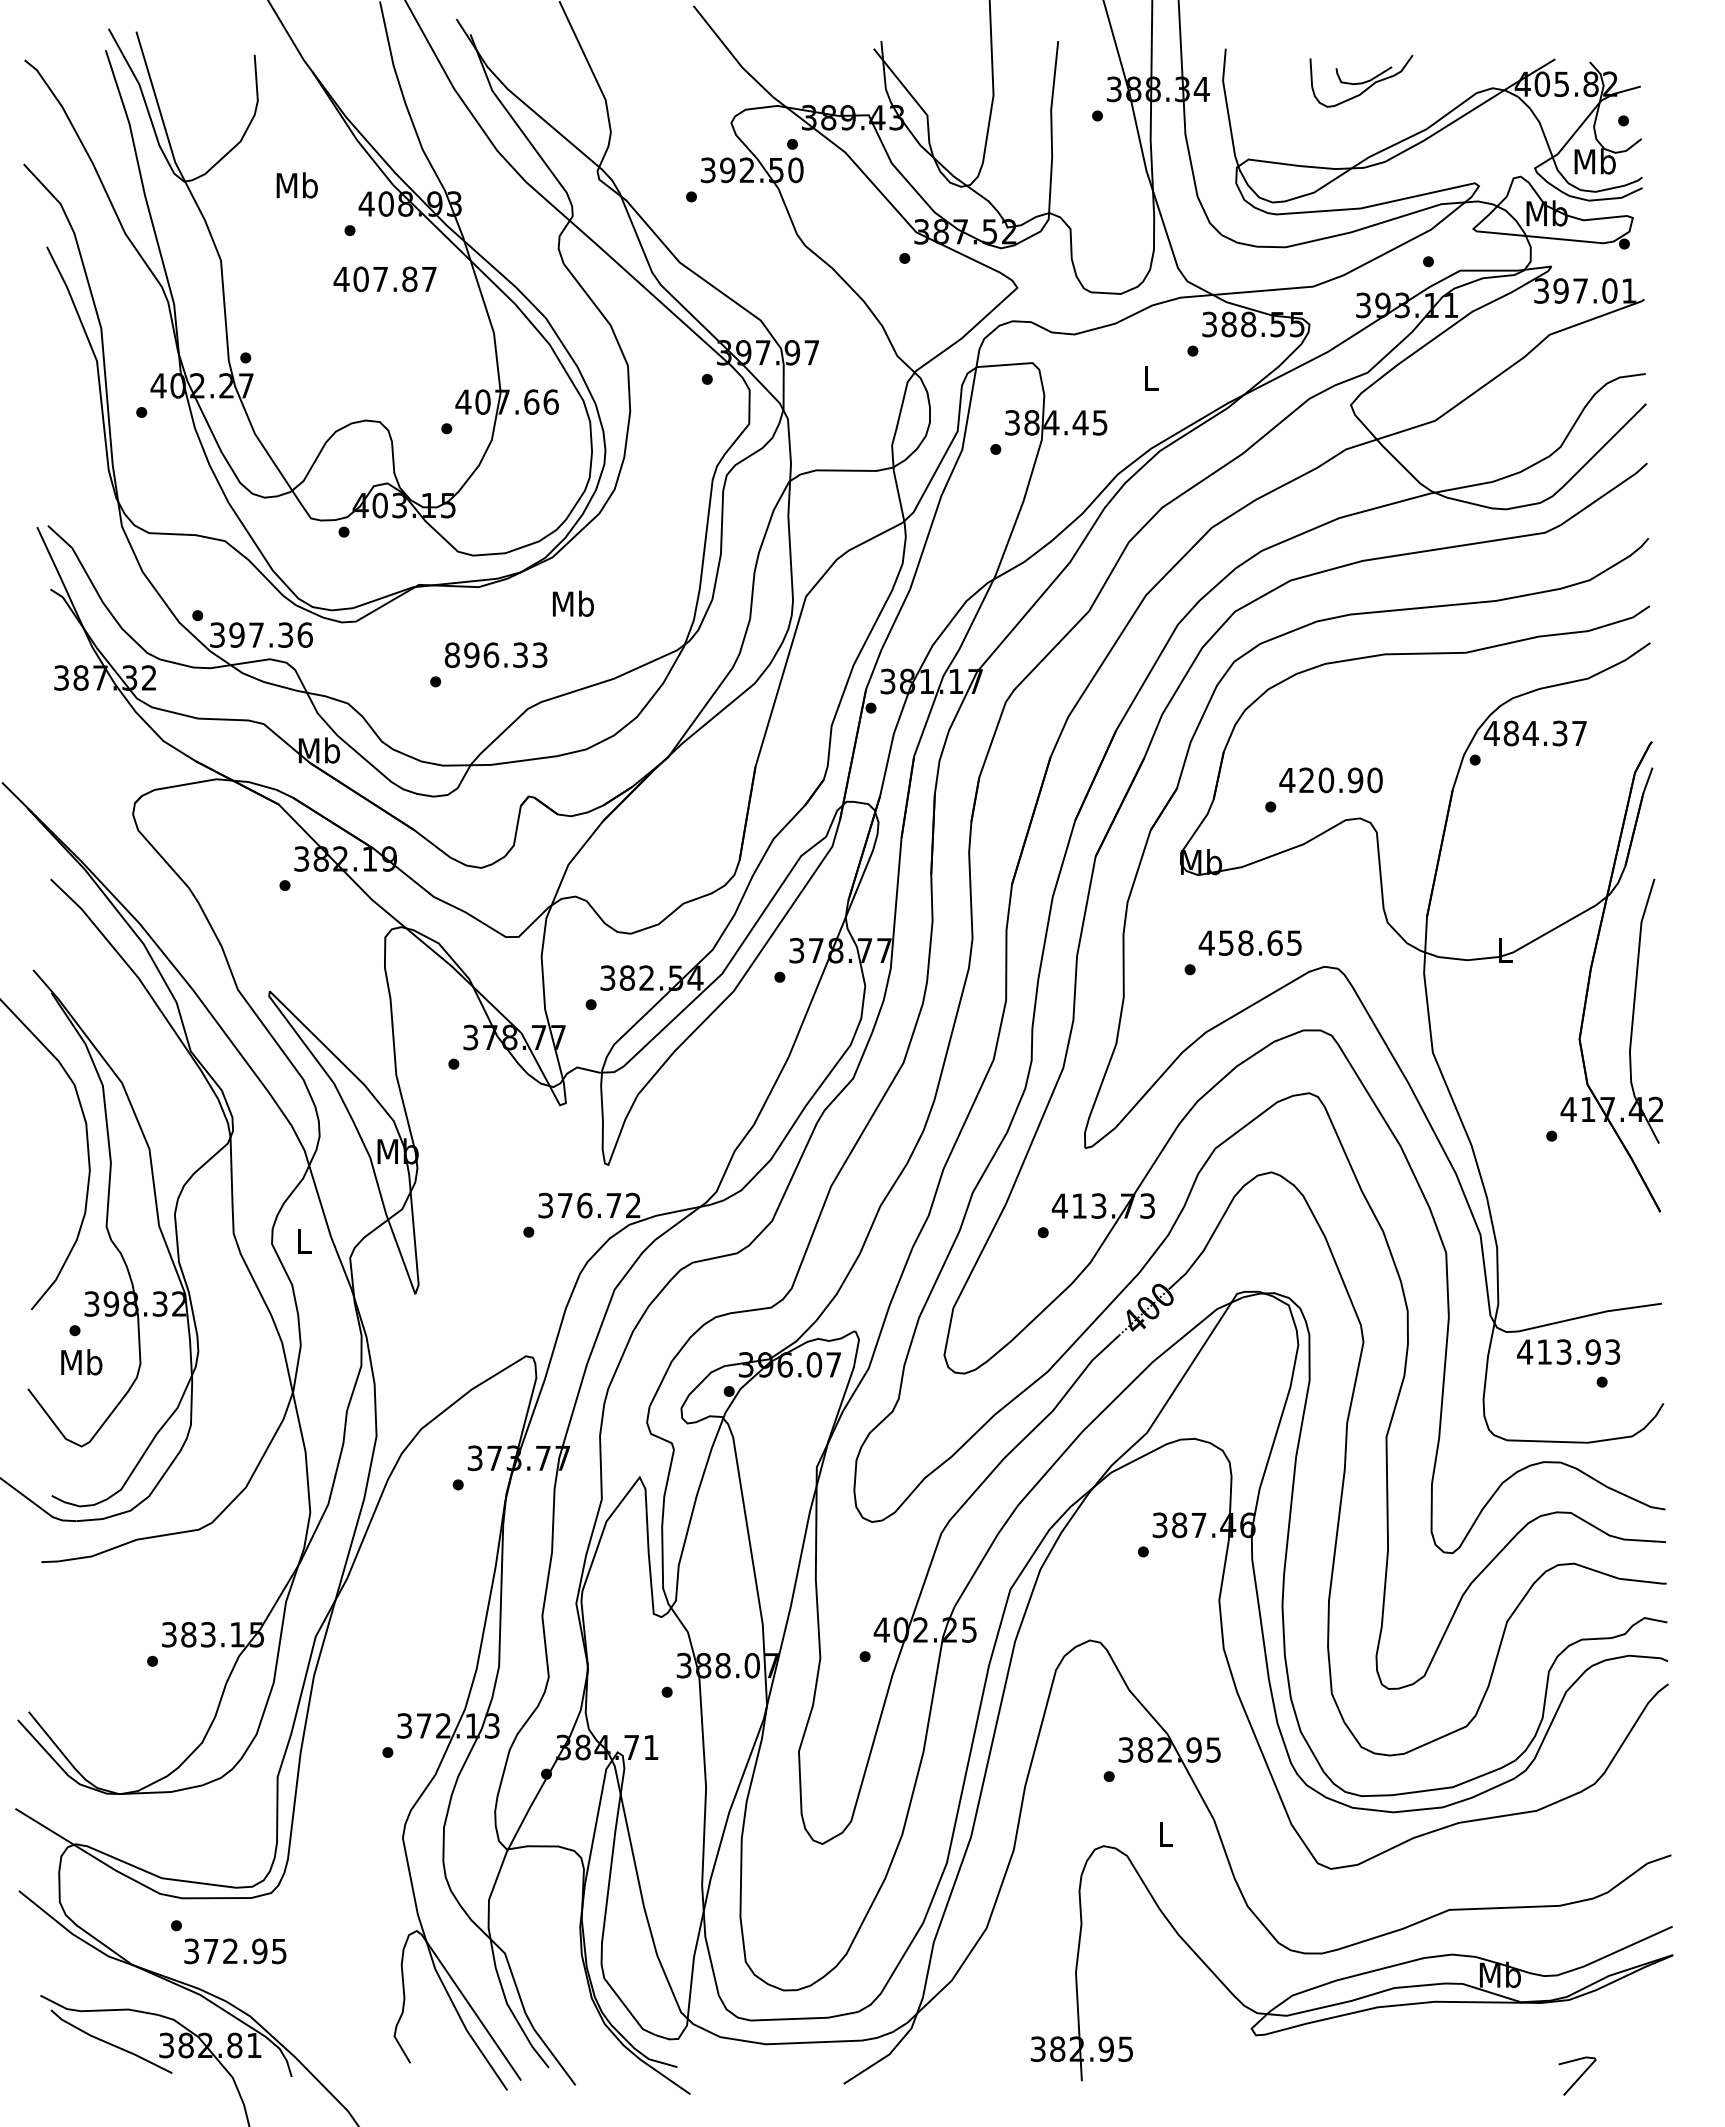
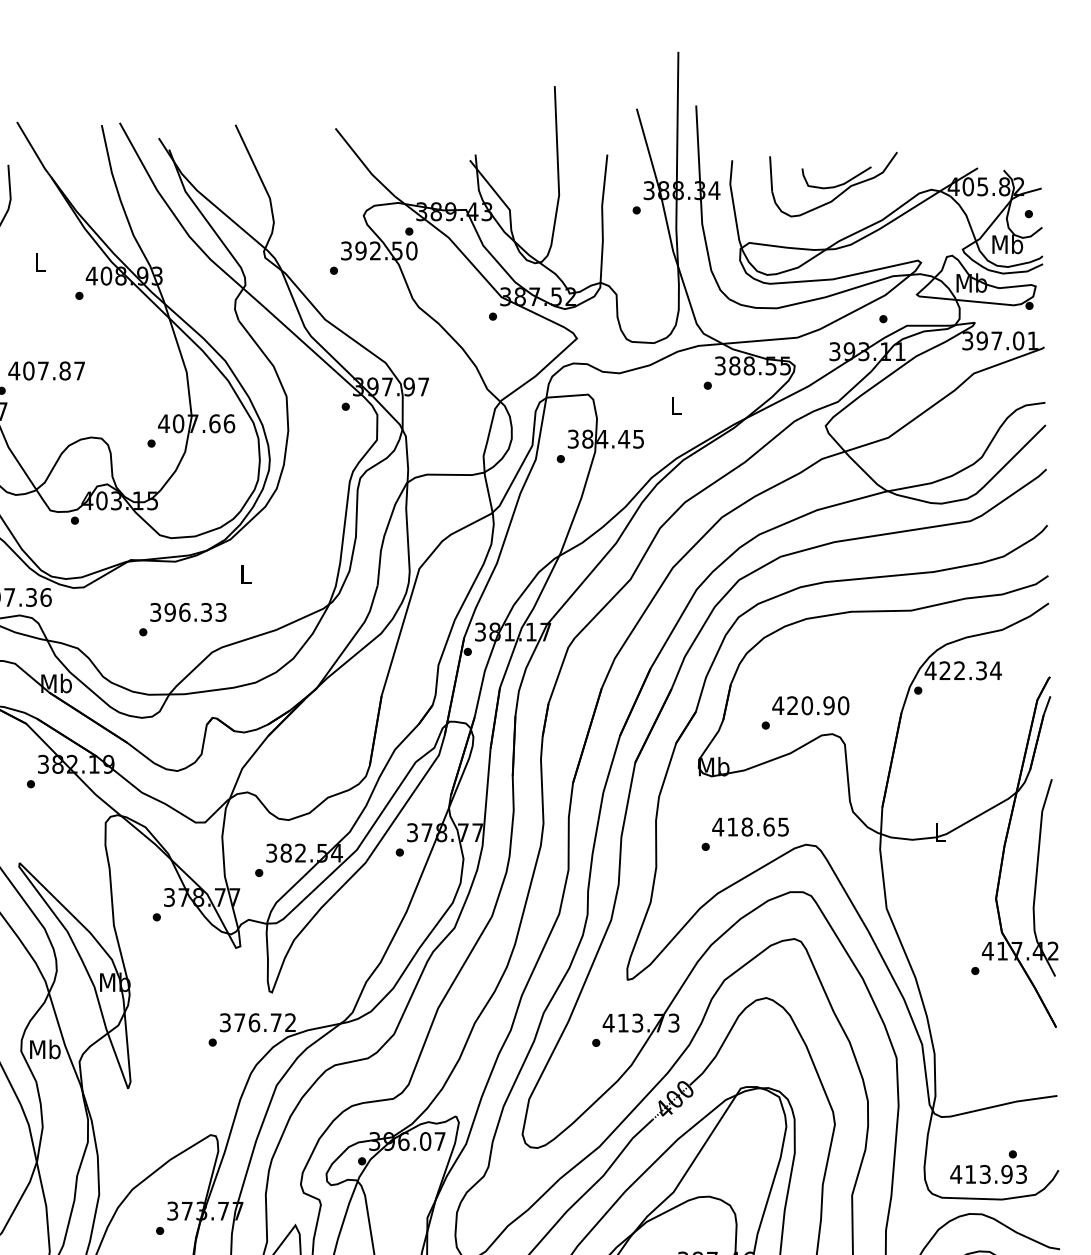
part: (1361, 80) -> (833, 183), size x1.67
text: (296, 185) -> (39, 262), Mb -> L
text: (384, 279) -> (46, 371), moved
text: (572, 603) -> (245, 573), Mb -> L
text: (452, 654) -> (155, 611), 896.33 -> 396.33
text: (1545, 733) -> (970, 670), 484.37 -> 422.34
text: (1226, 942) -> (732, 826), 458.65 -> 418.65
text: (303, 1241) -> (44, 1049), L -> Mb
text: (1568, 1351) -> (988, 1174), moved

